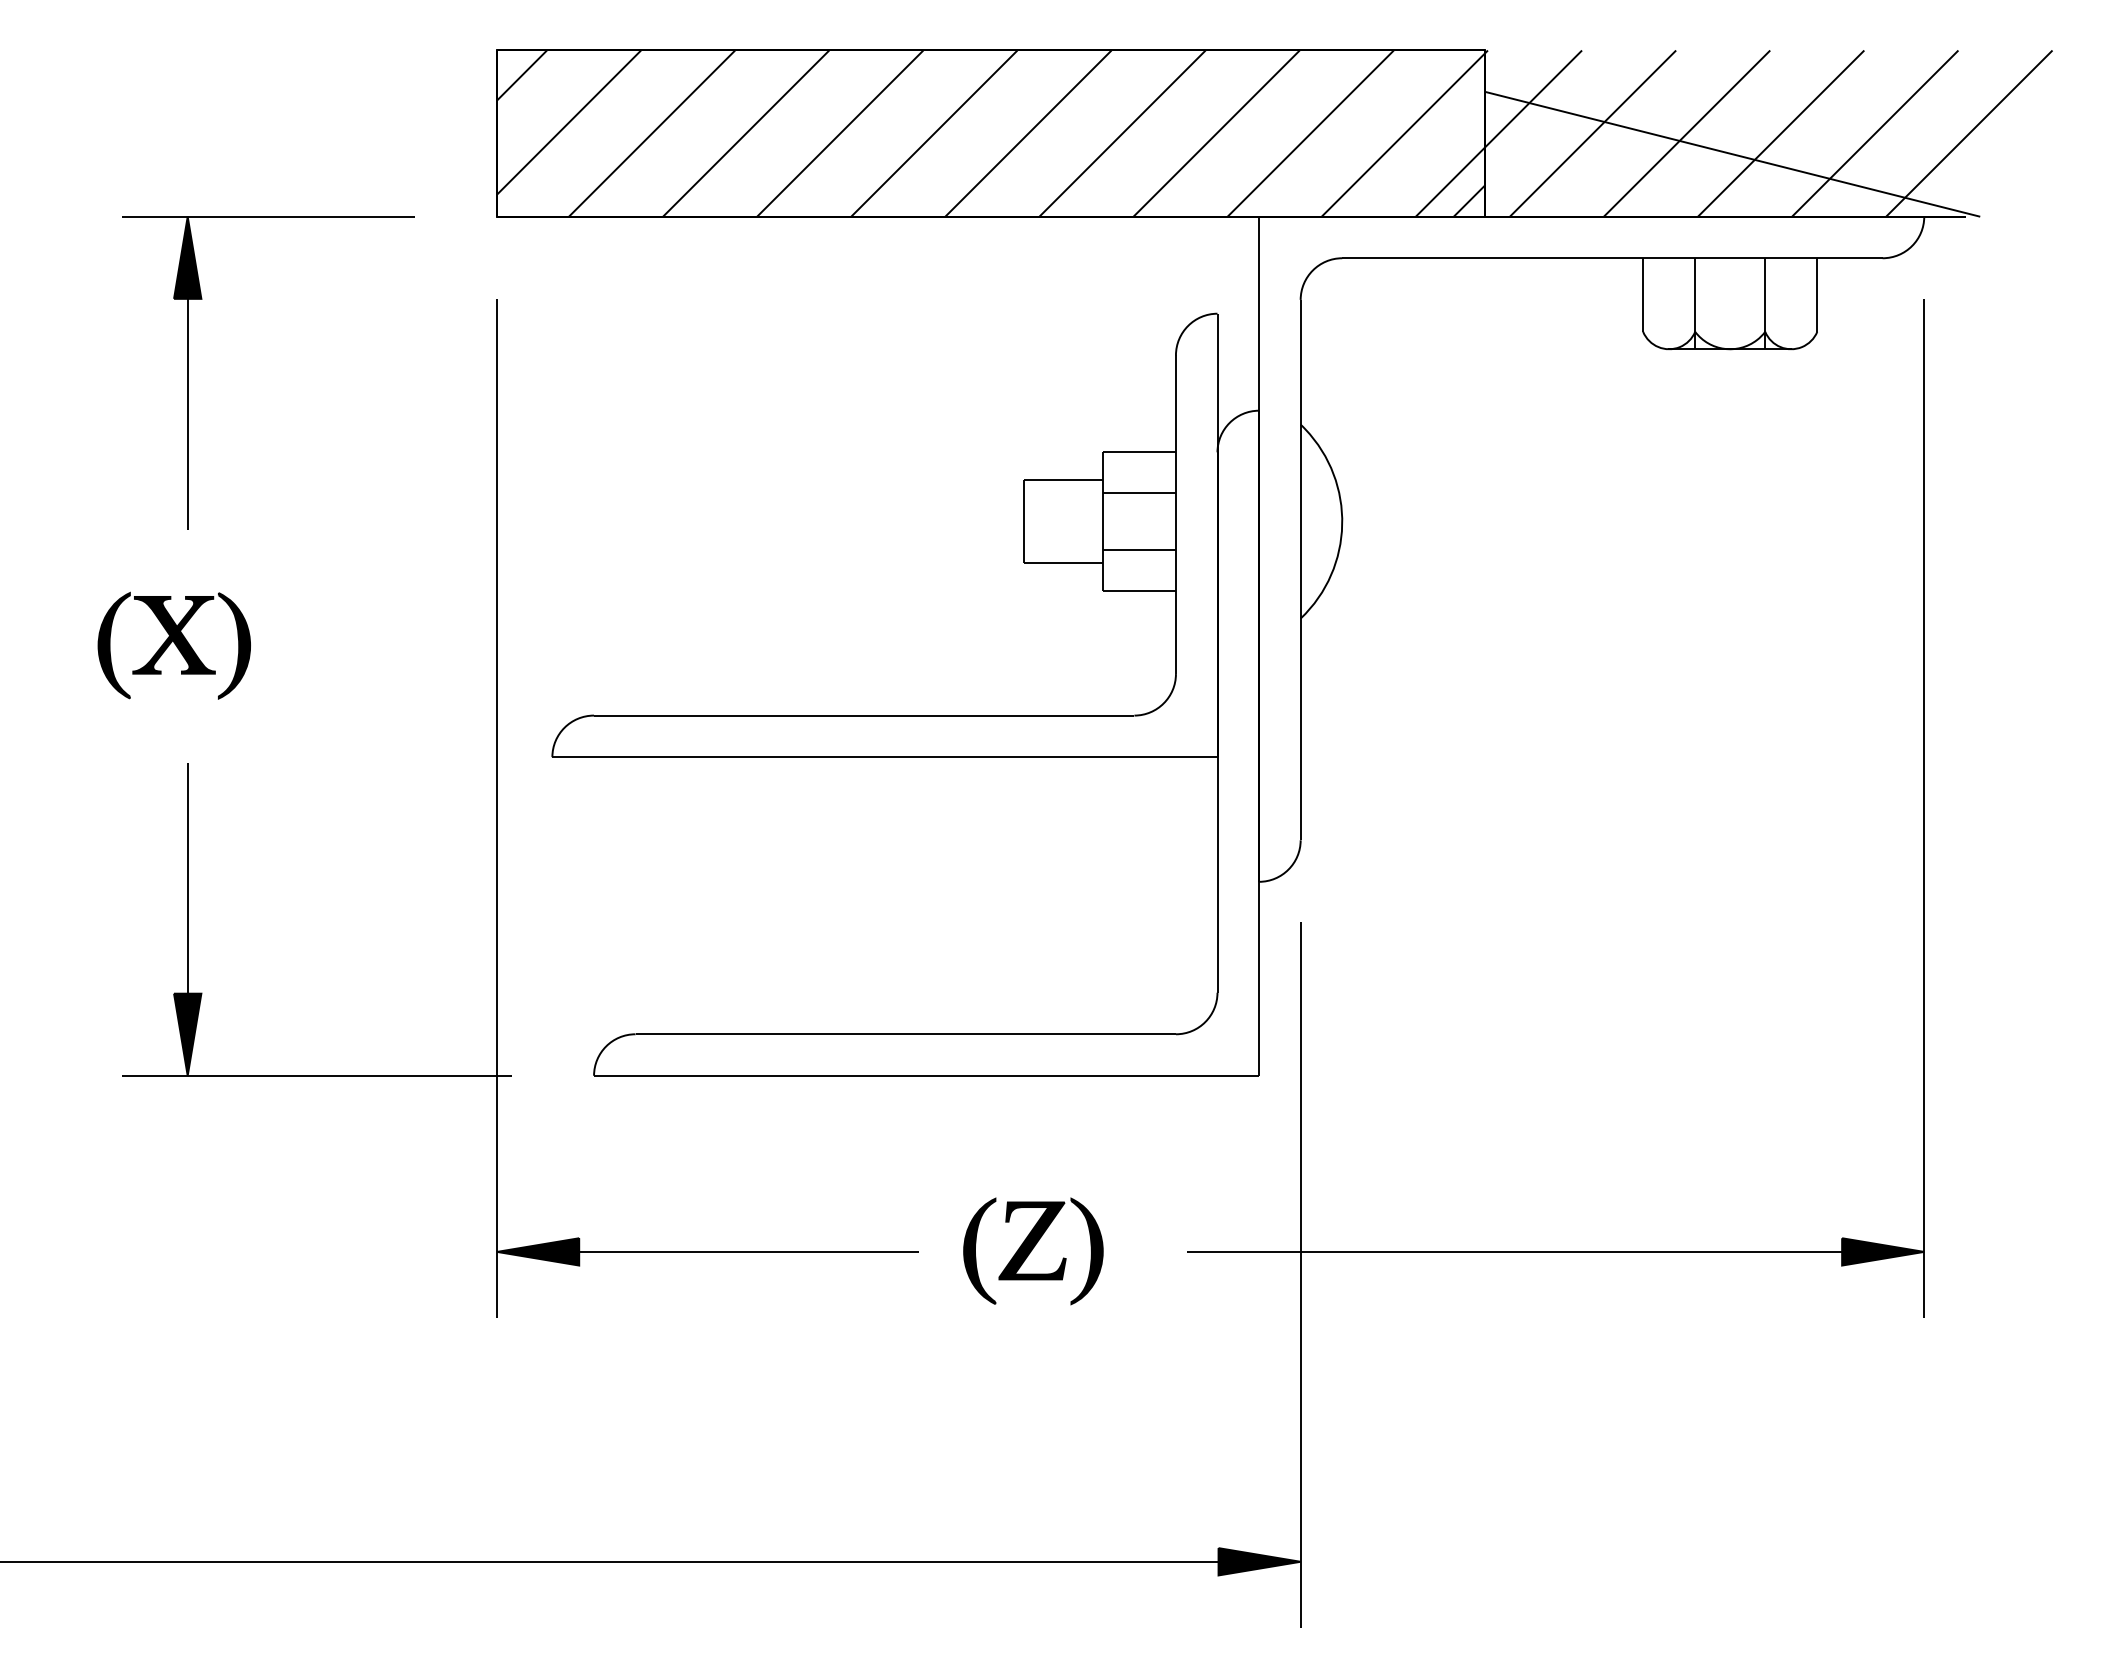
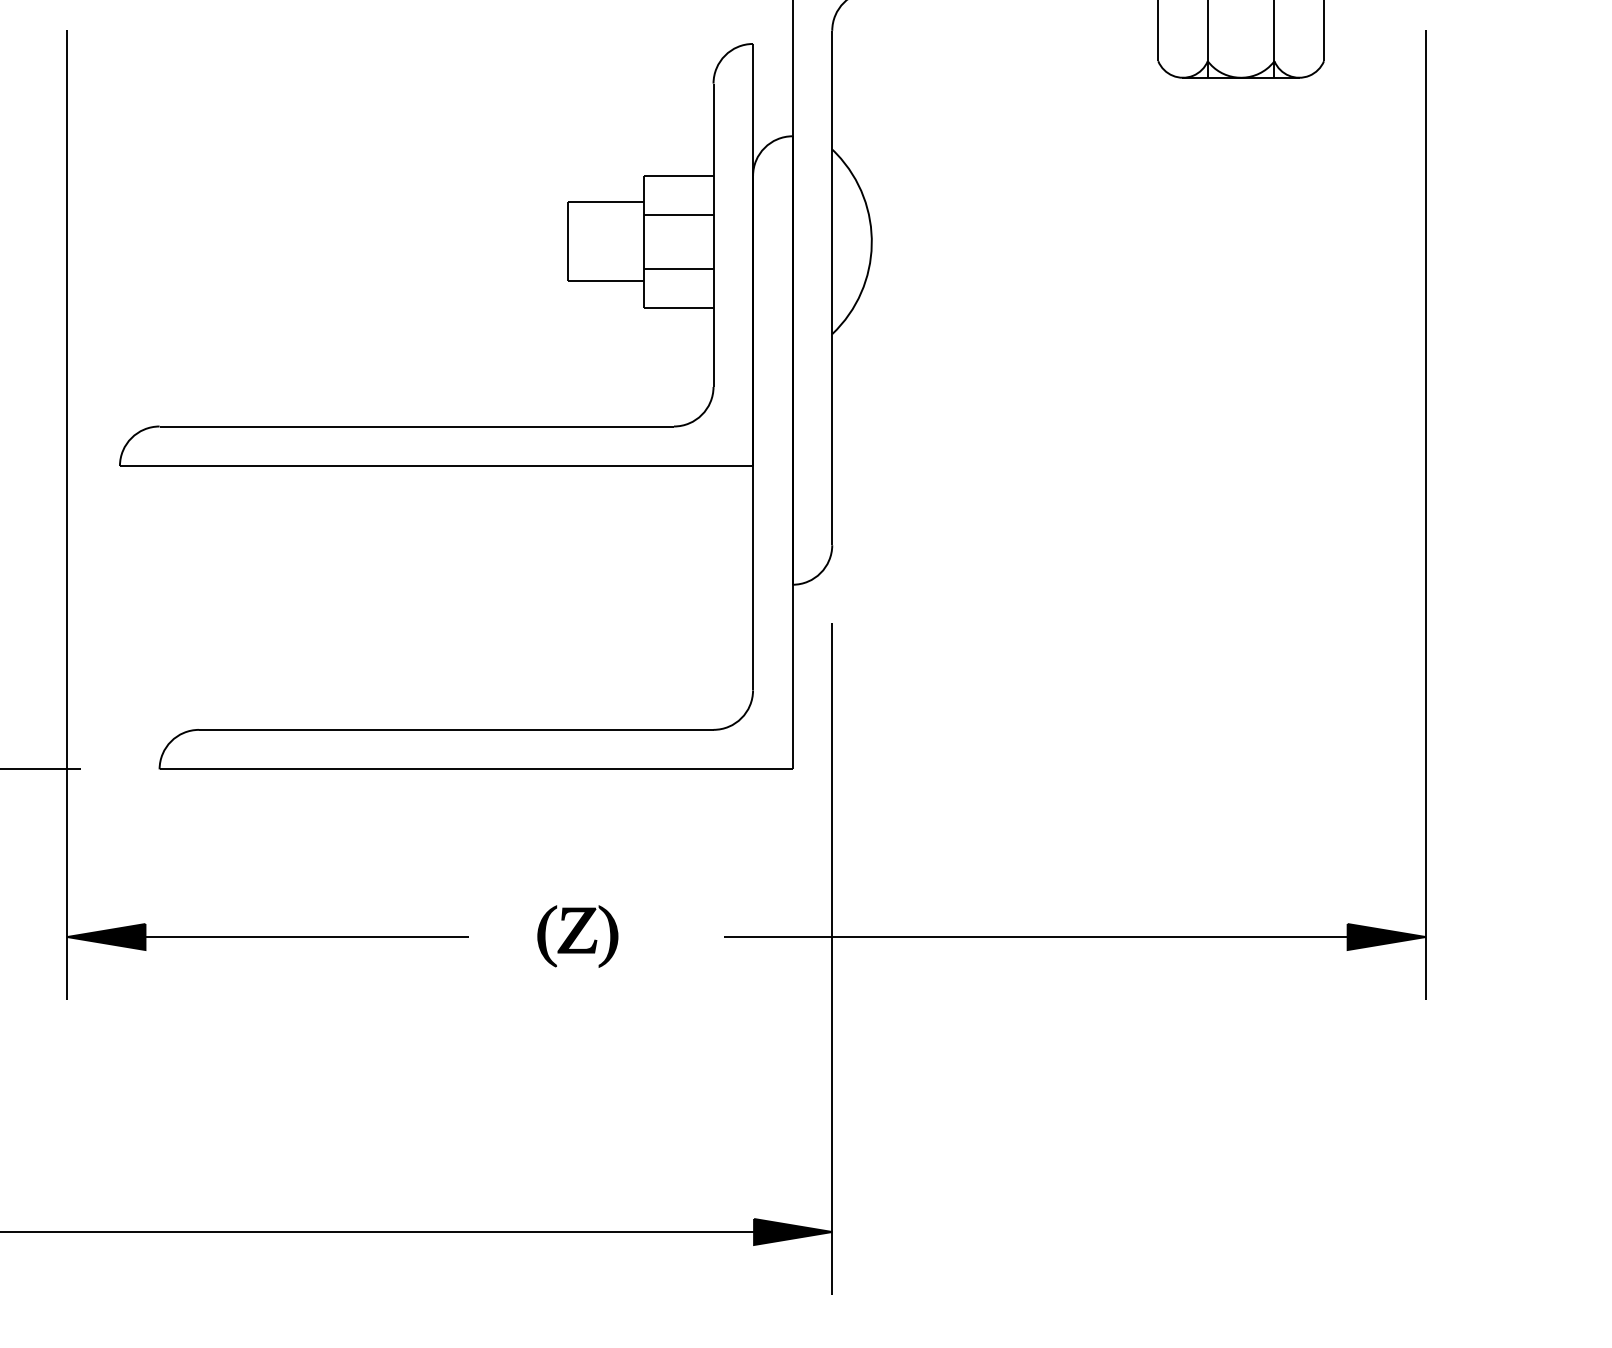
part: (1033, 1251) -> (577, 936), size x0.6

